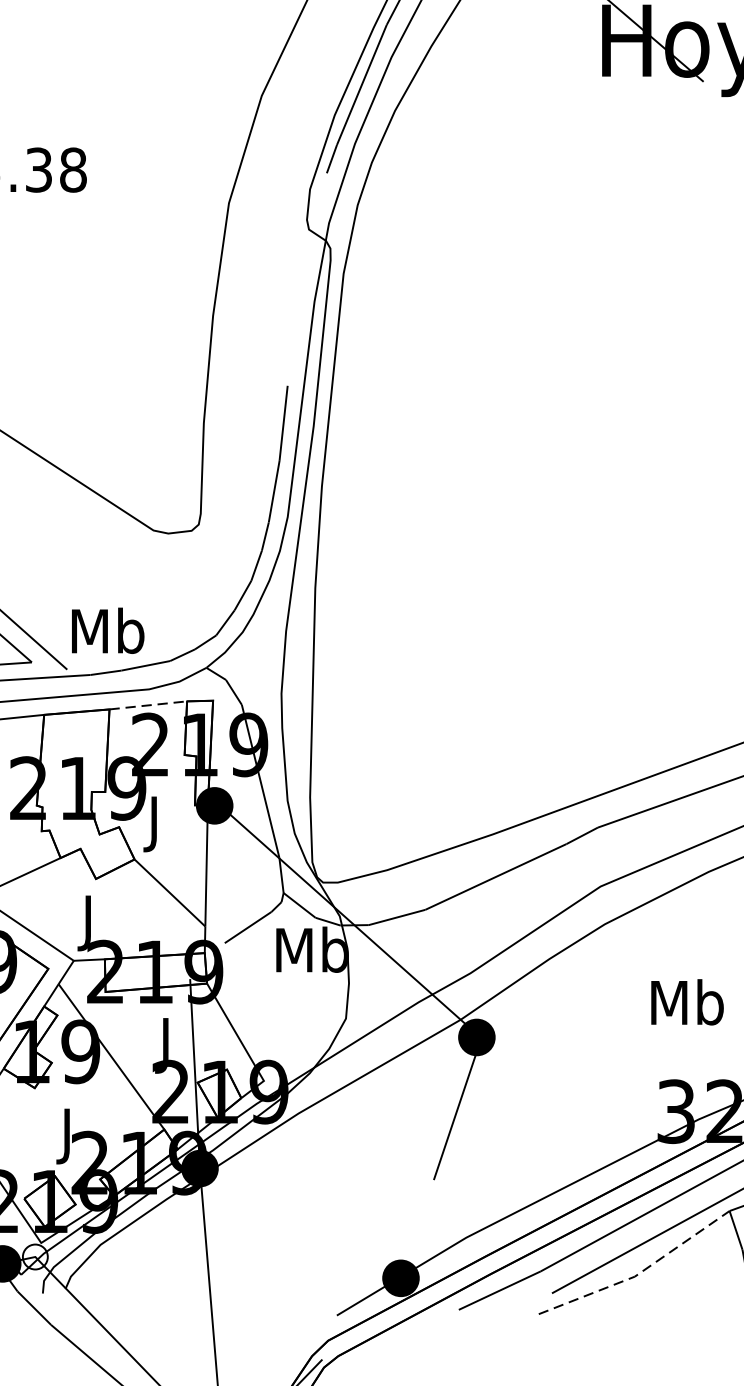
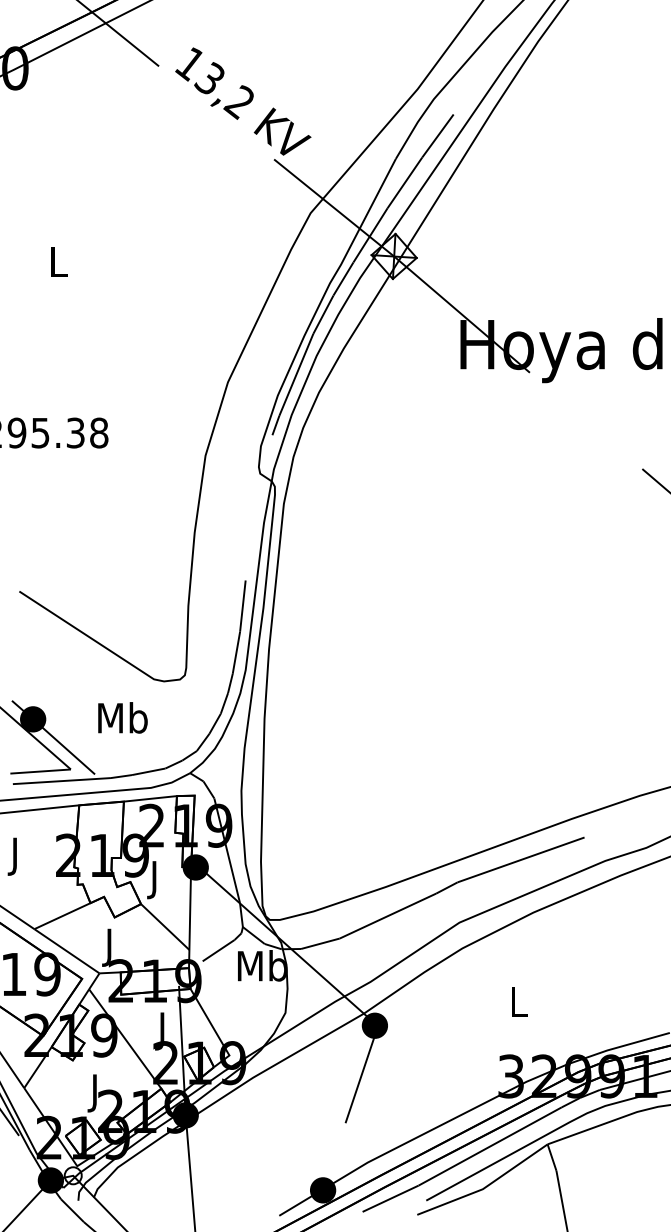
text: (107, 630) -> (122, 717), moved
line: (148, 704) -> (150, 798), dashed -> solid
text: (686, 1001) -> (518, 1001), Mb -> L
line: (640, 1272) -> (486, 1186), dashed -> solid

